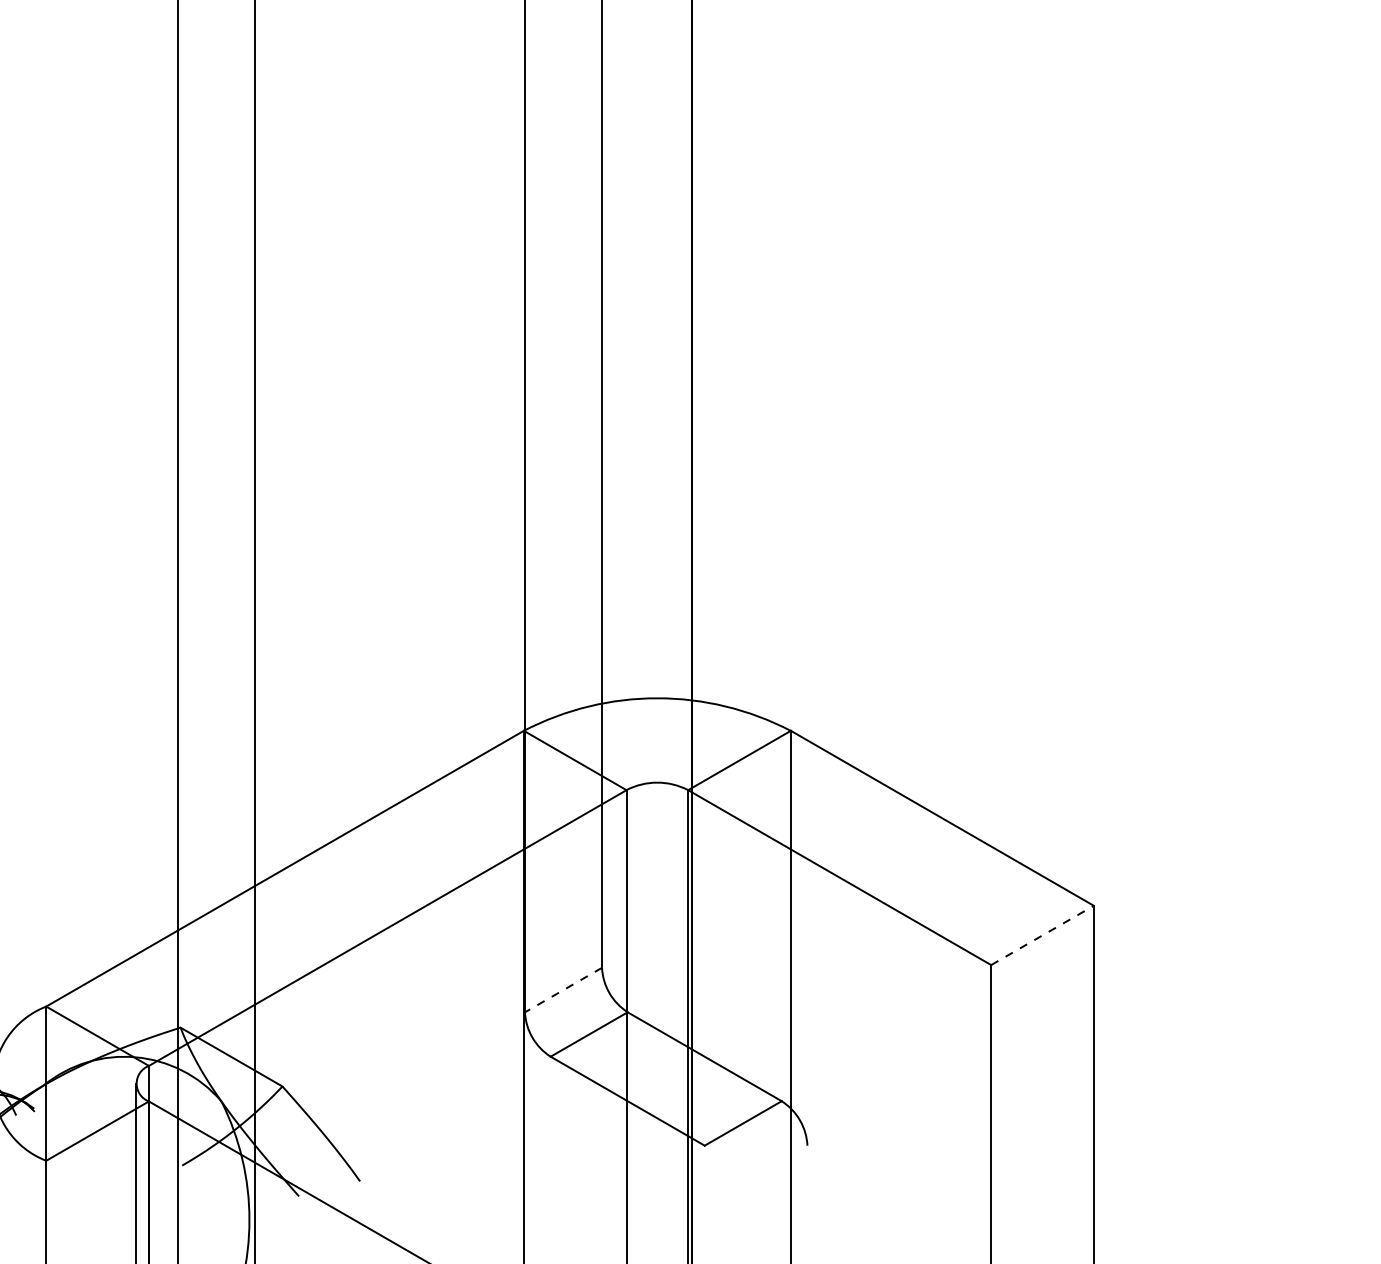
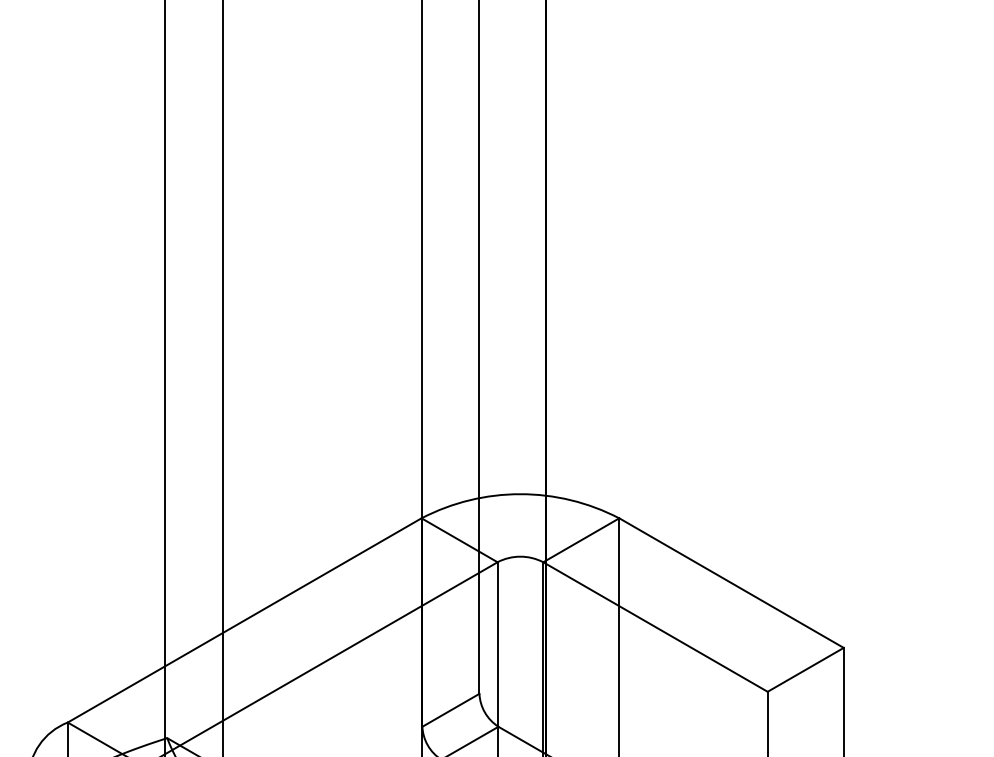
line: (1042, 935) -> (805, 669), dashed -> solid
line: (563, 990) -> (450, 710), dashed -> solid

